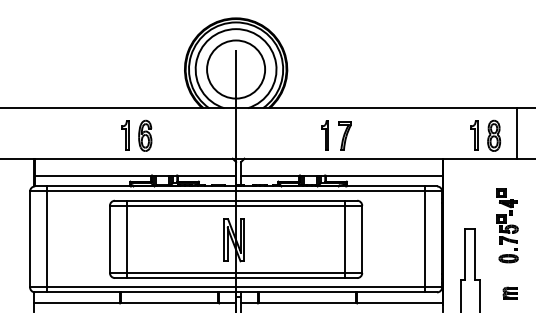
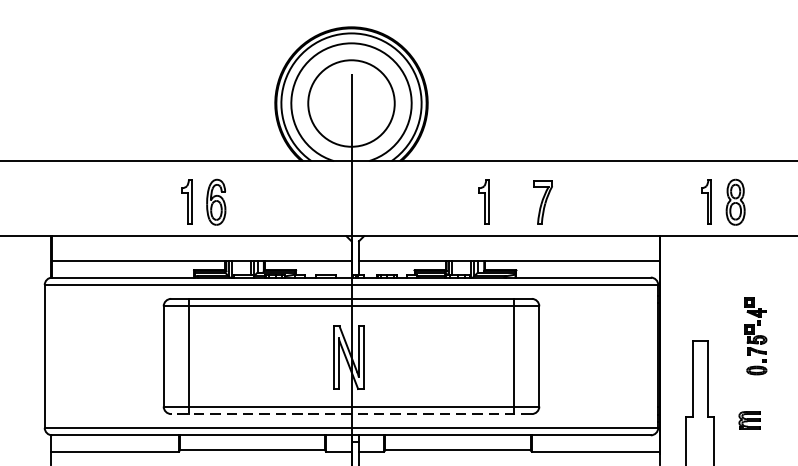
line: (517, 133) -> (770, 198), removed
part: (344, 135) -> (542, 201), moved
part: (507, 225) -> (755, 335), size x0.7
line: (46, 239) -> (69, 356), removed
line: (425, 239) -> (633, 356), removed
line: (235, 278) -> (350, 414), solid -> dashed
part: (509, 292) -> (748, 419), moved

